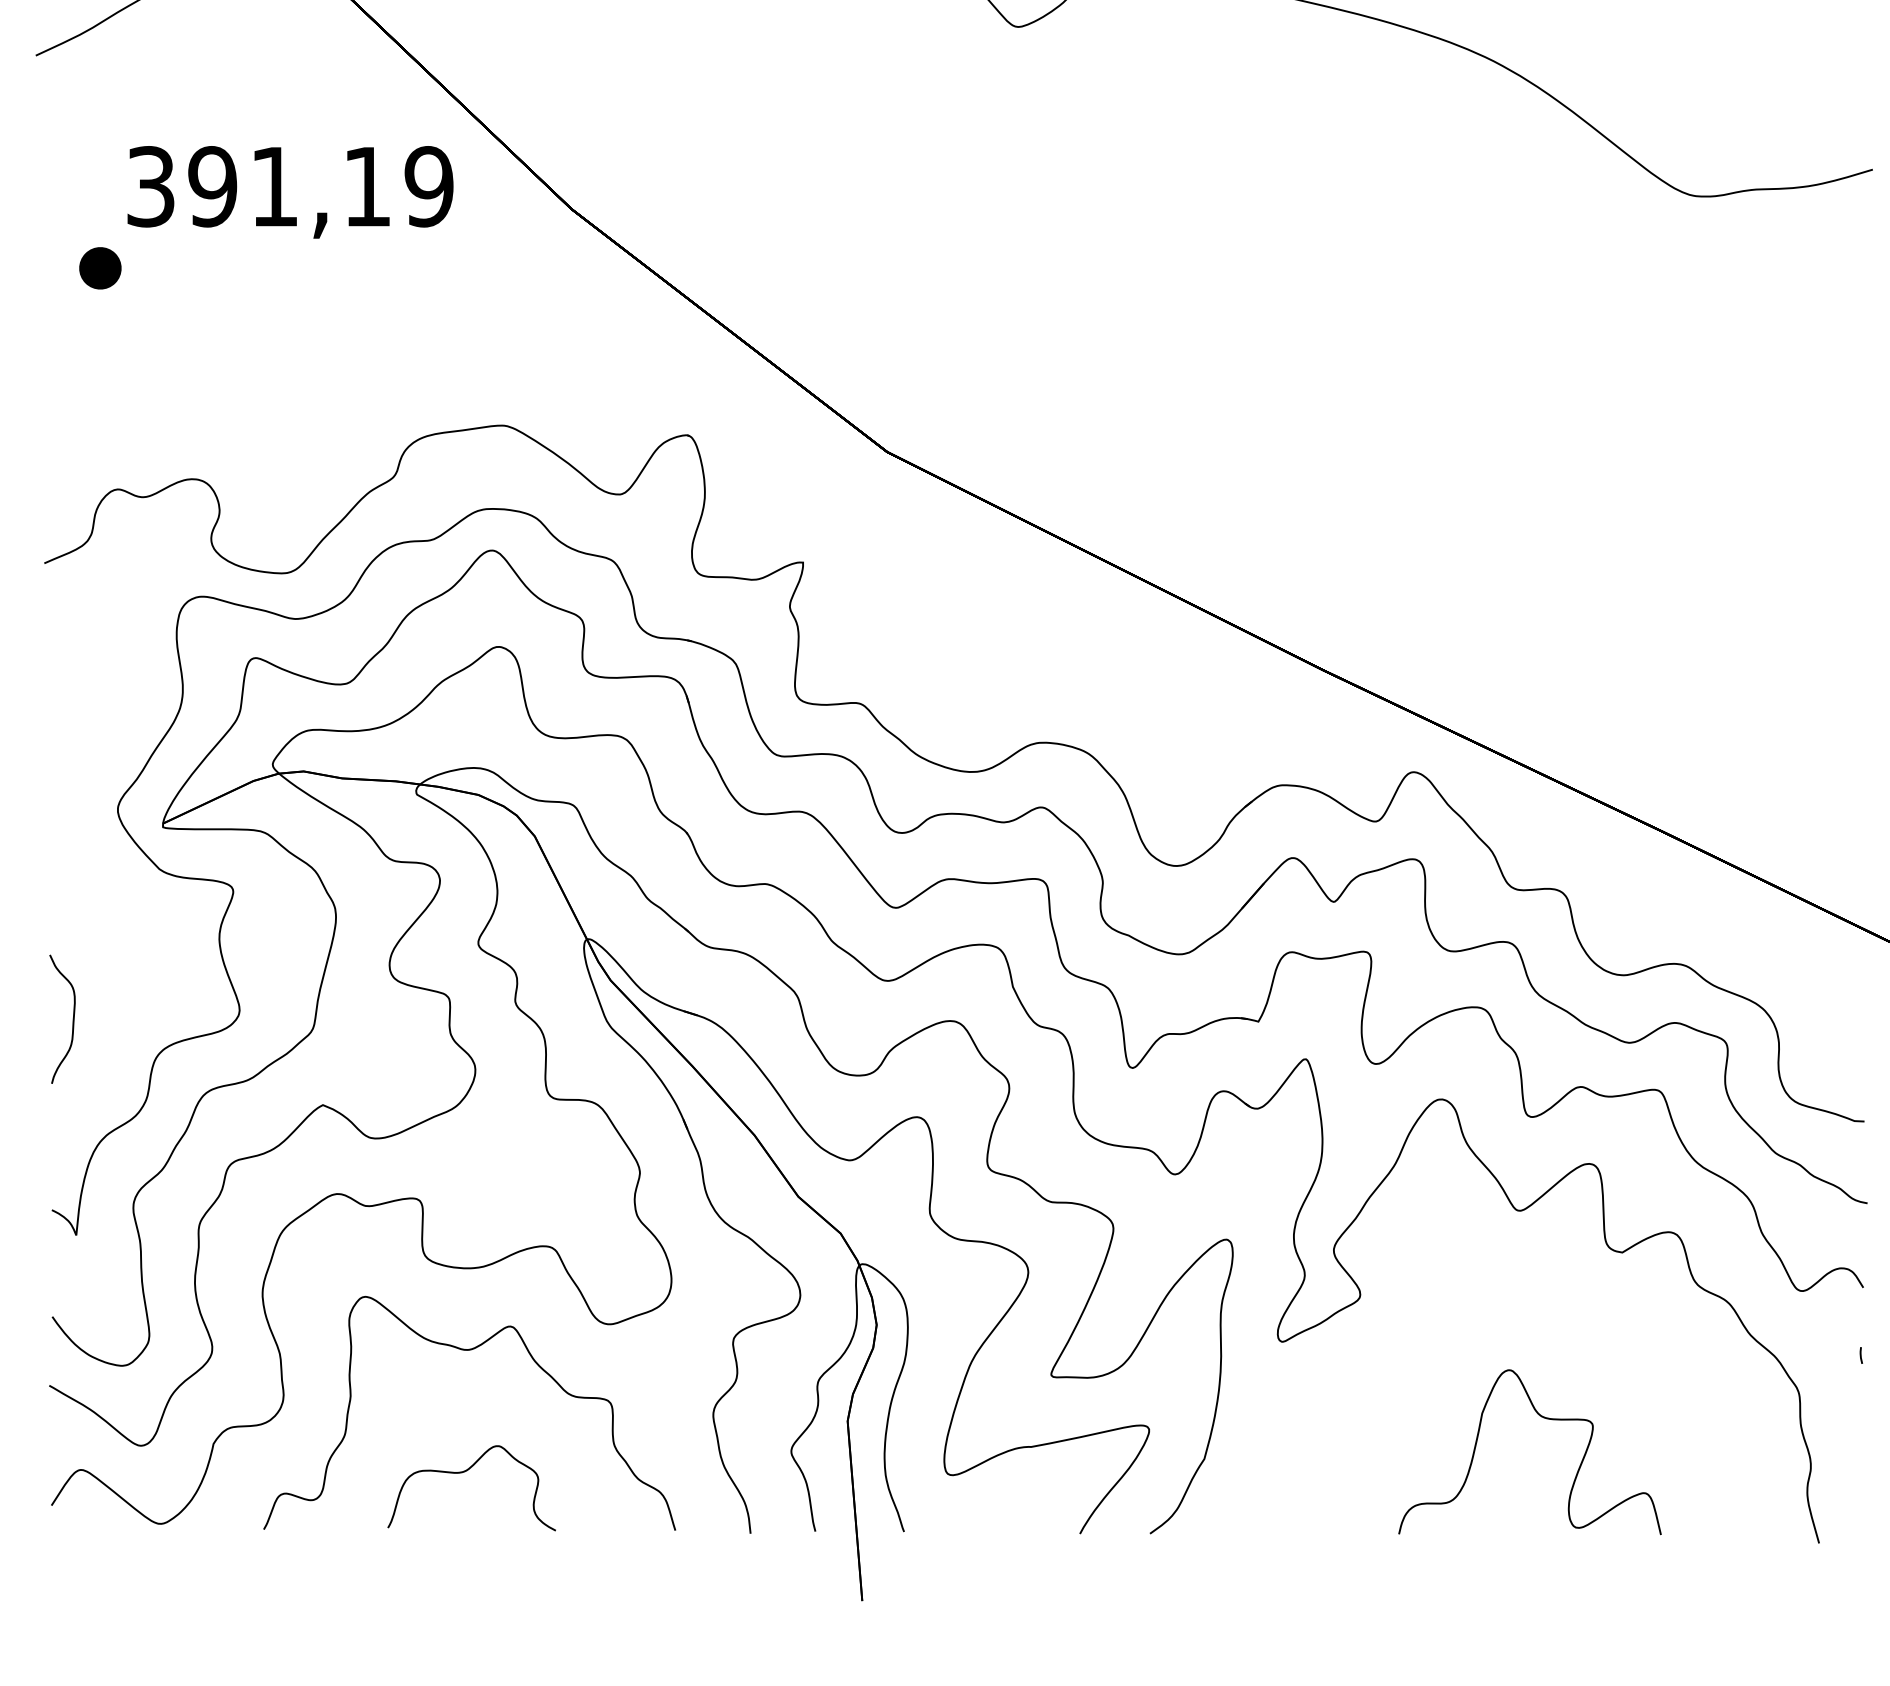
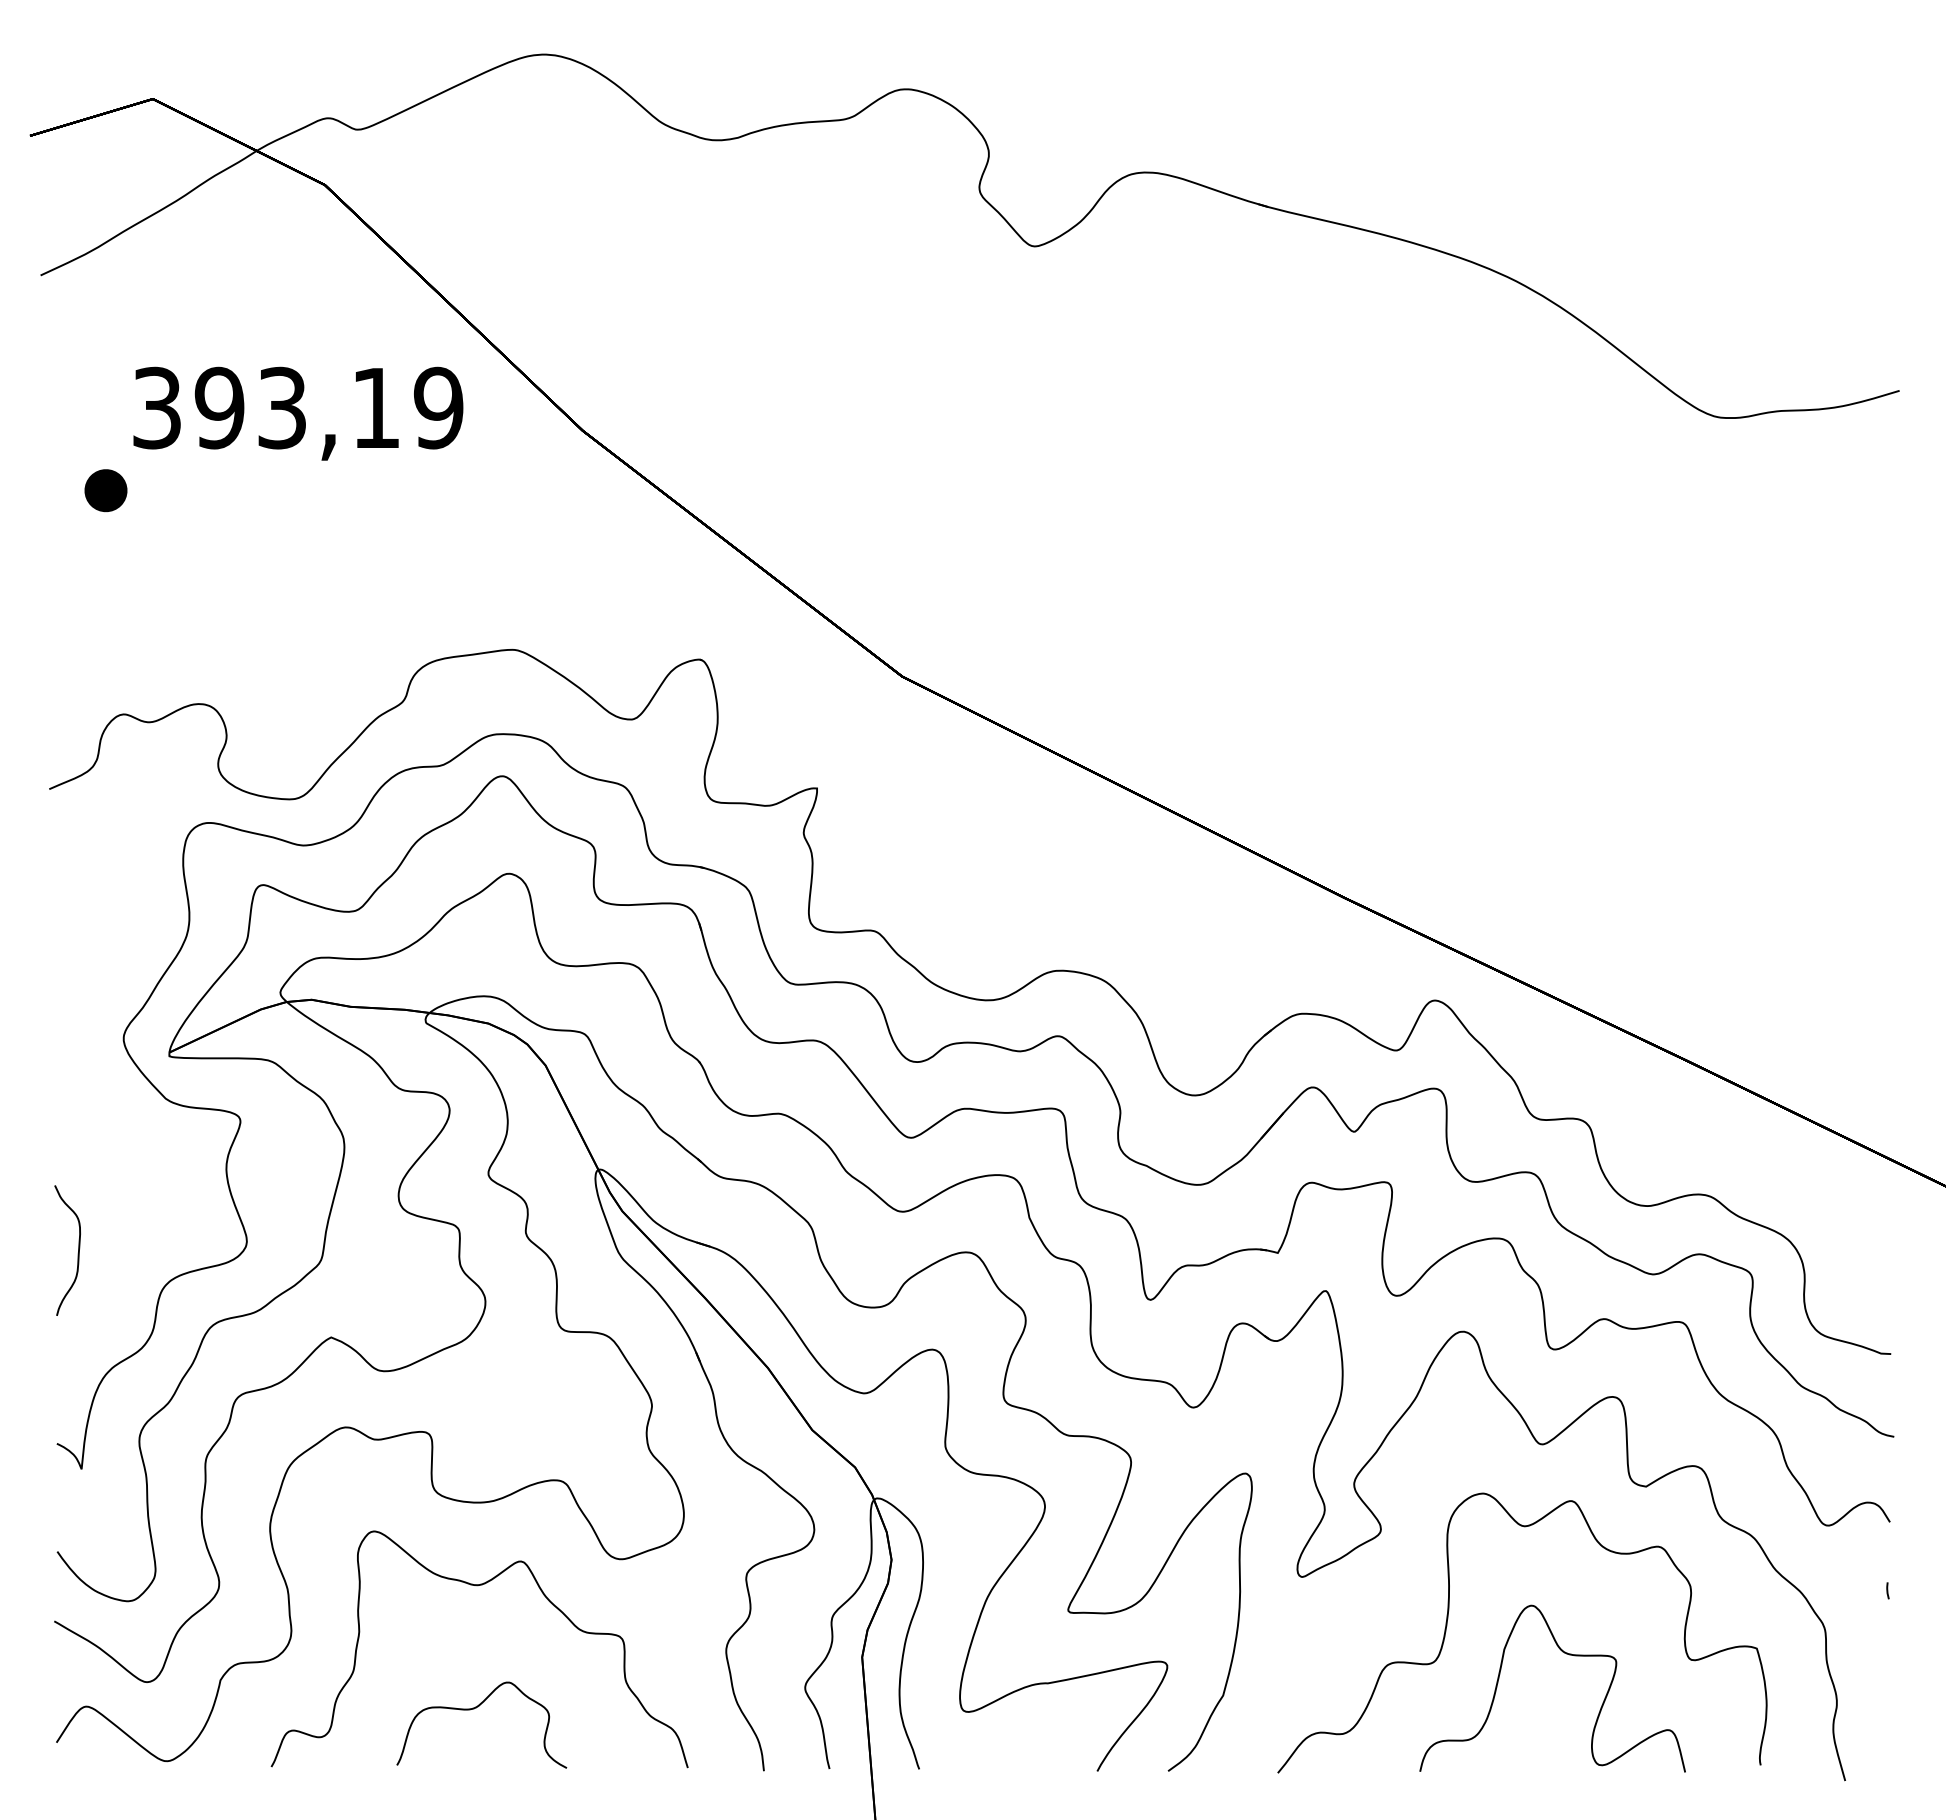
text: (273, 186) -> (281, 407), 391,19 -> 393,19
part: (1427, 1383) -> (1448, 1619), added

